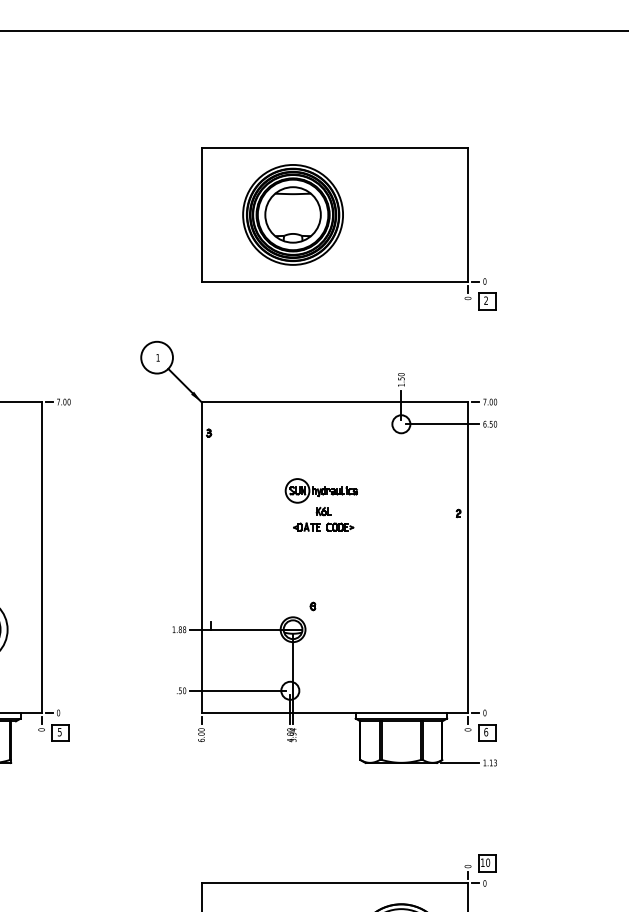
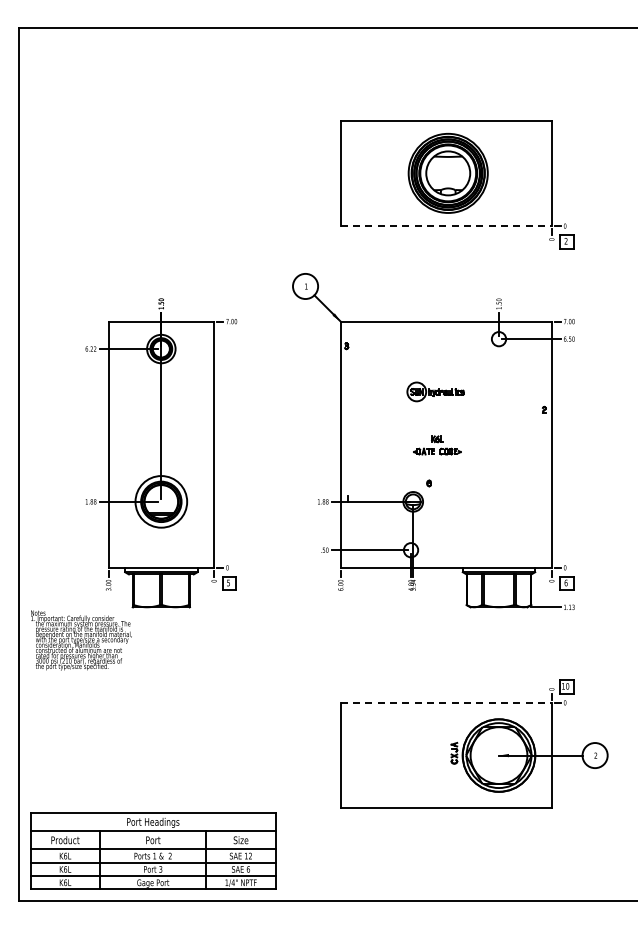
part: (292, 213) -> (447, 172), moved
line: (335, 281) -> (446, 226), solid -> dashed
part: (323, 519) -> (437, 445), moved
line: (335, 883) -> (446, 702), solid -> dashed

